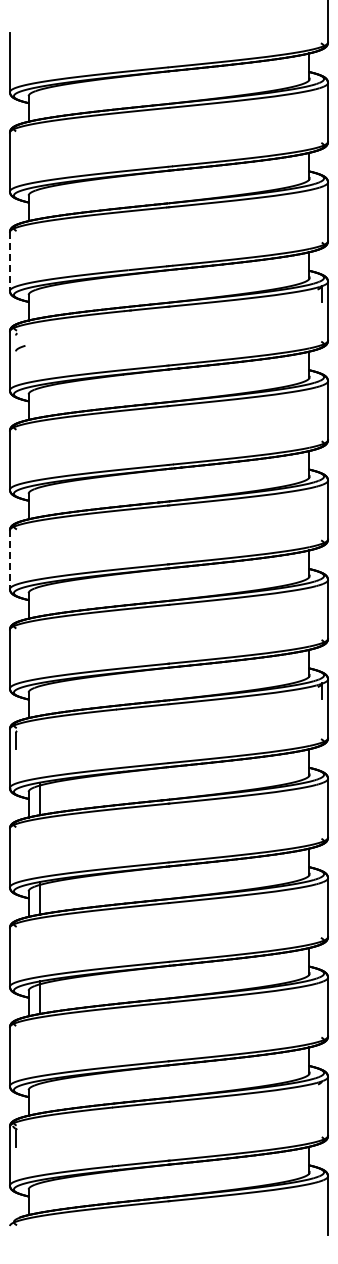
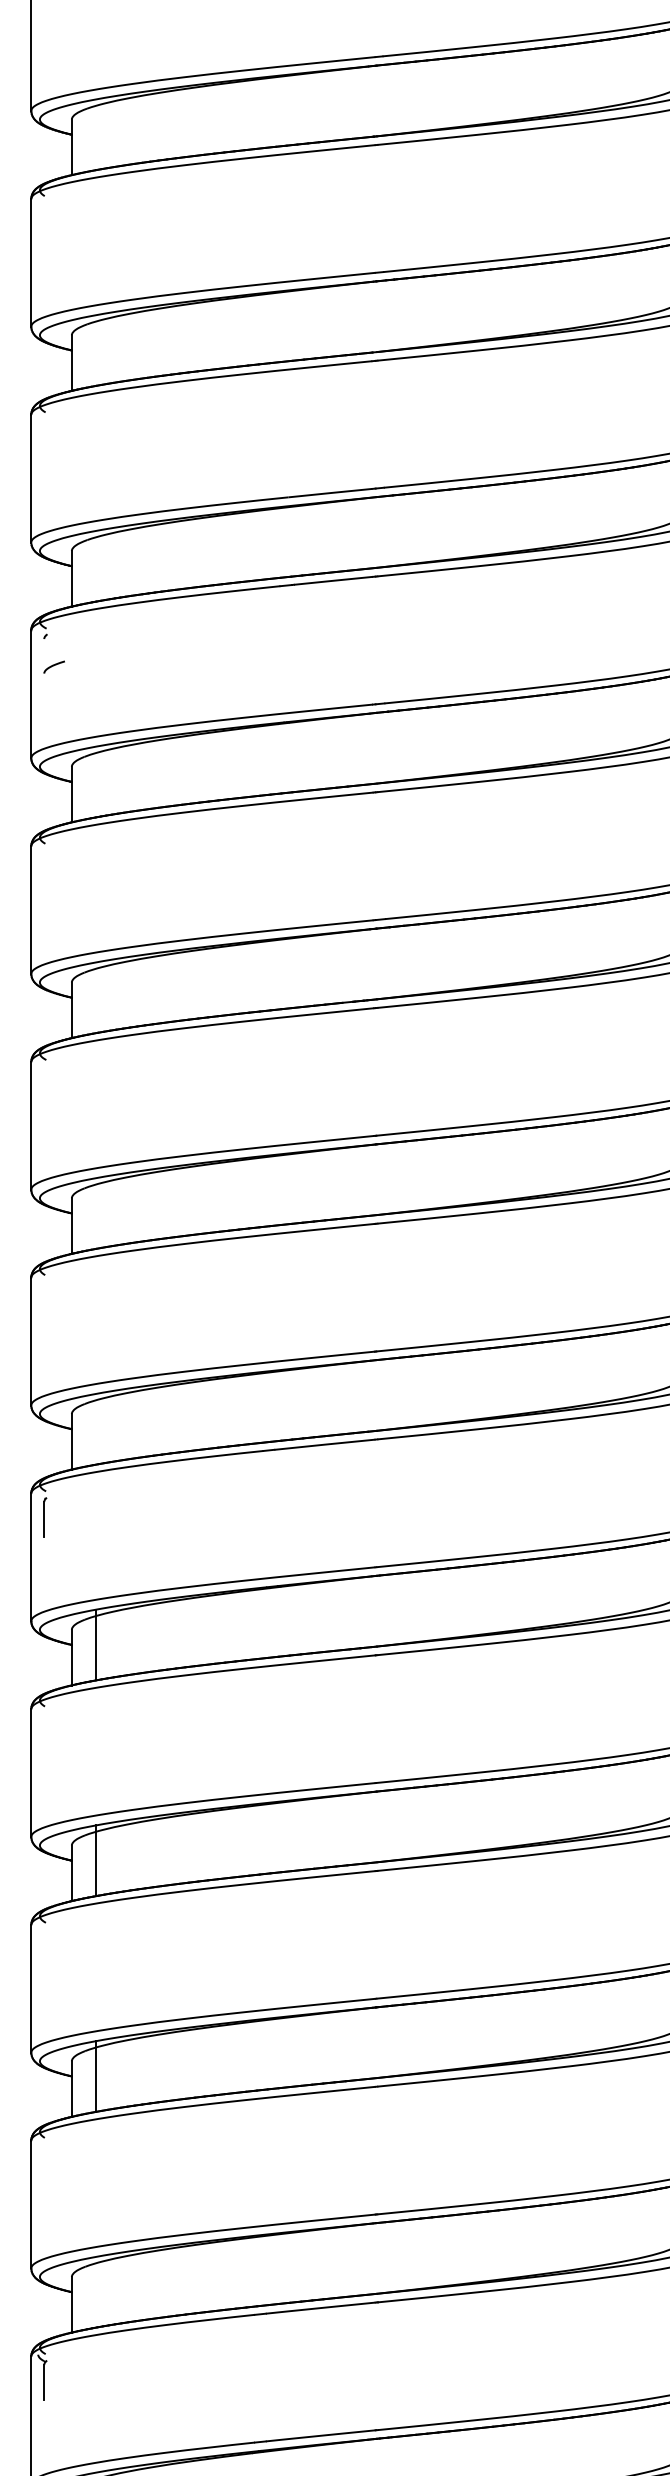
line: (9, 262) -> (30, 480), dashed -> solid
line: (9, 560) -> (30, 1127), dashed -> solid

